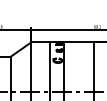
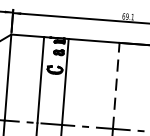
line: (93, 67) -> (115, 86), solid -> dashed

